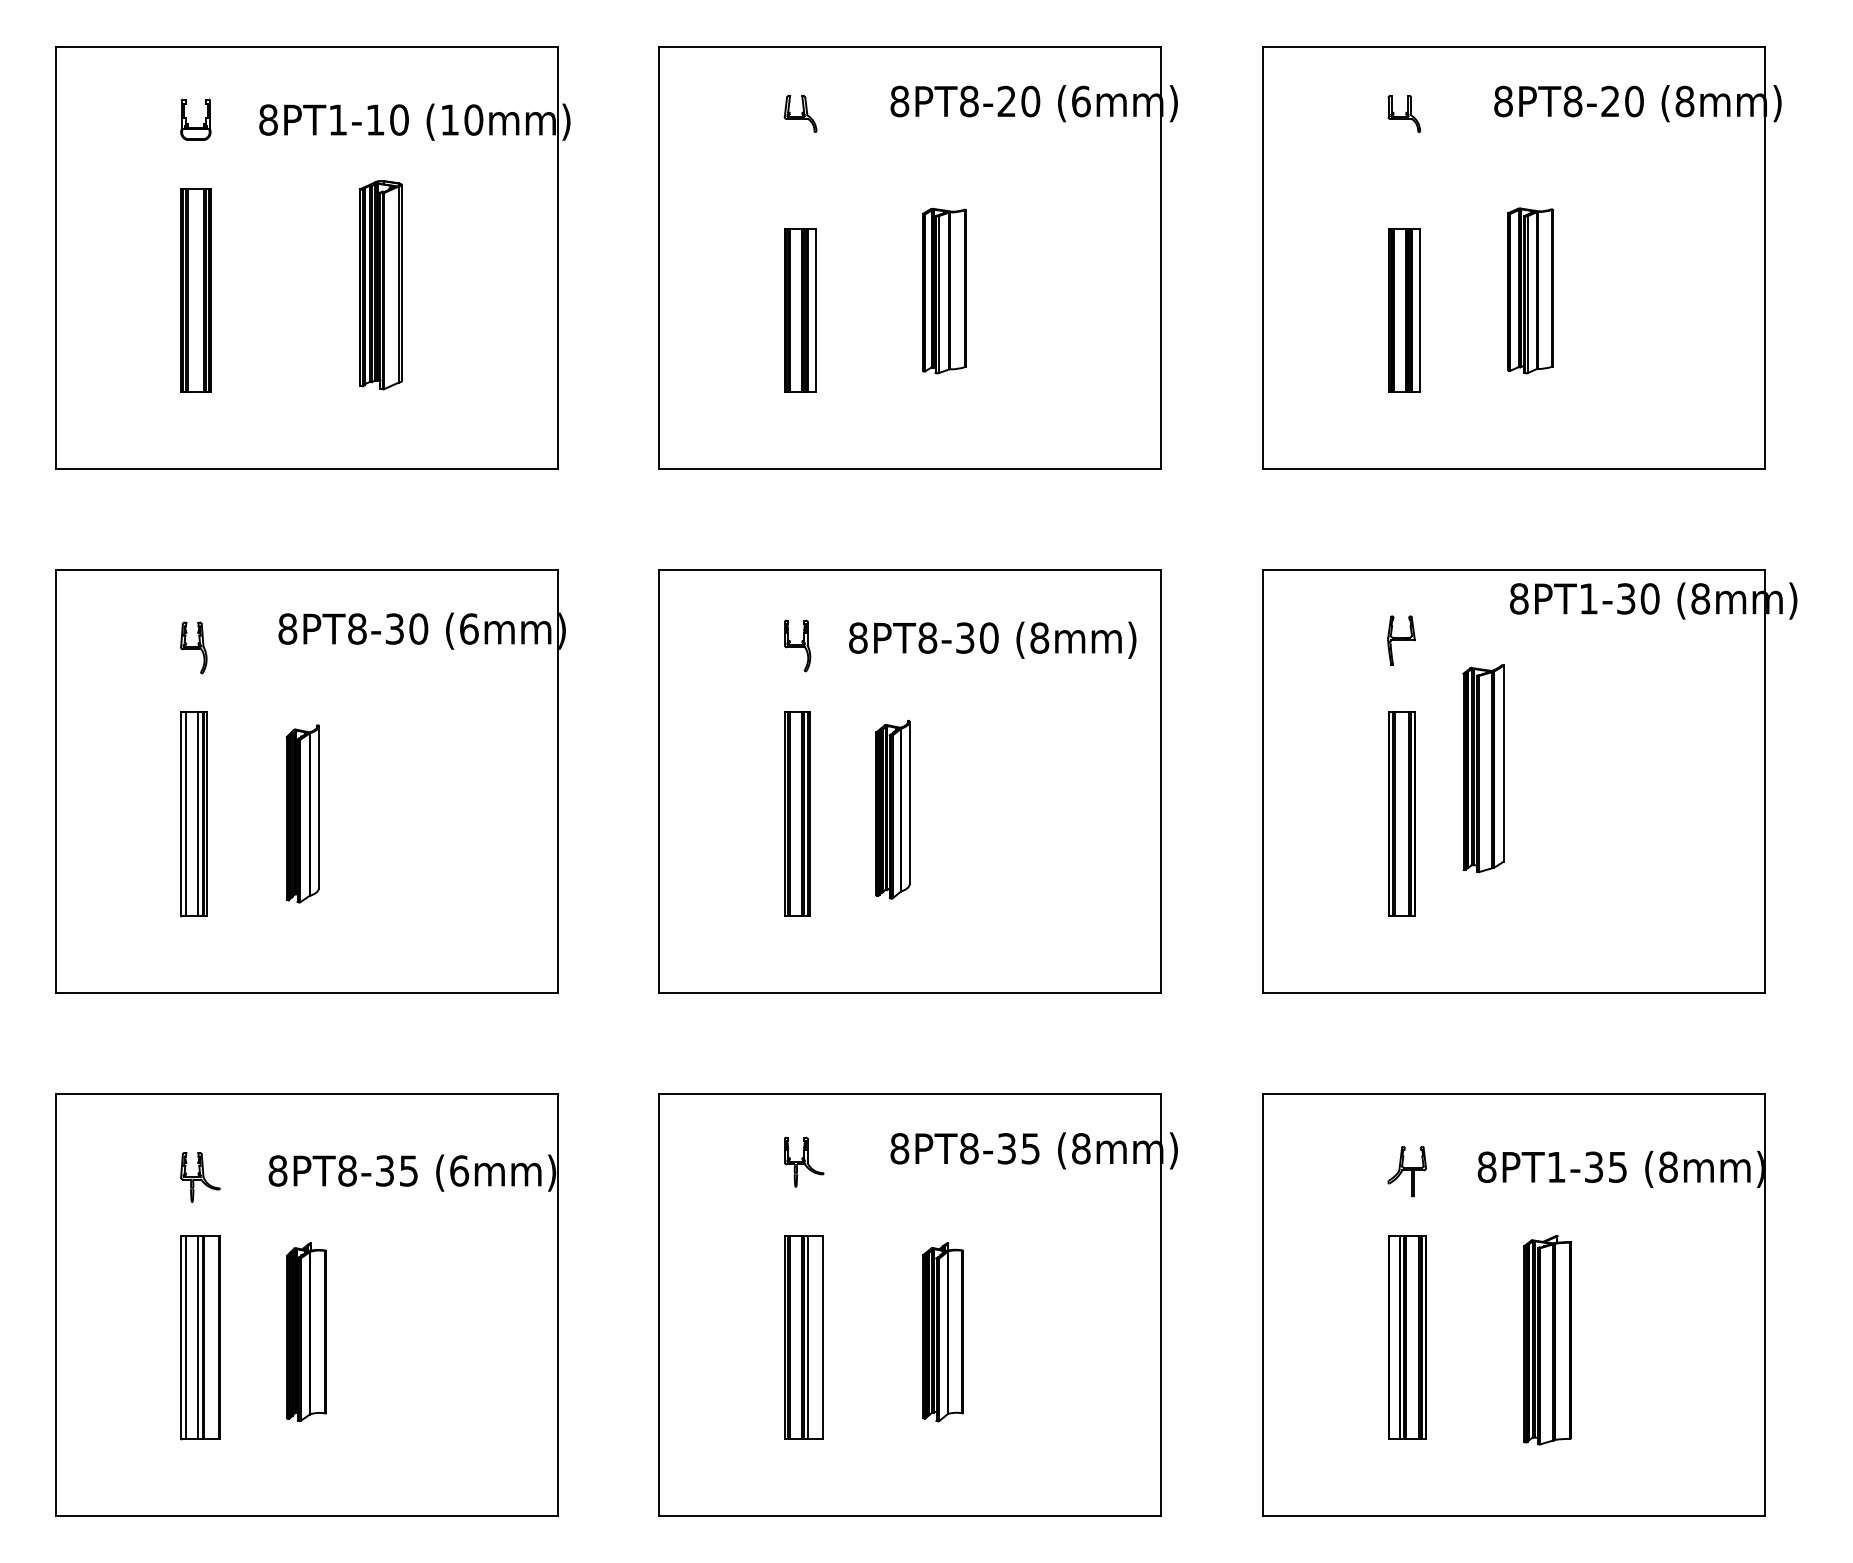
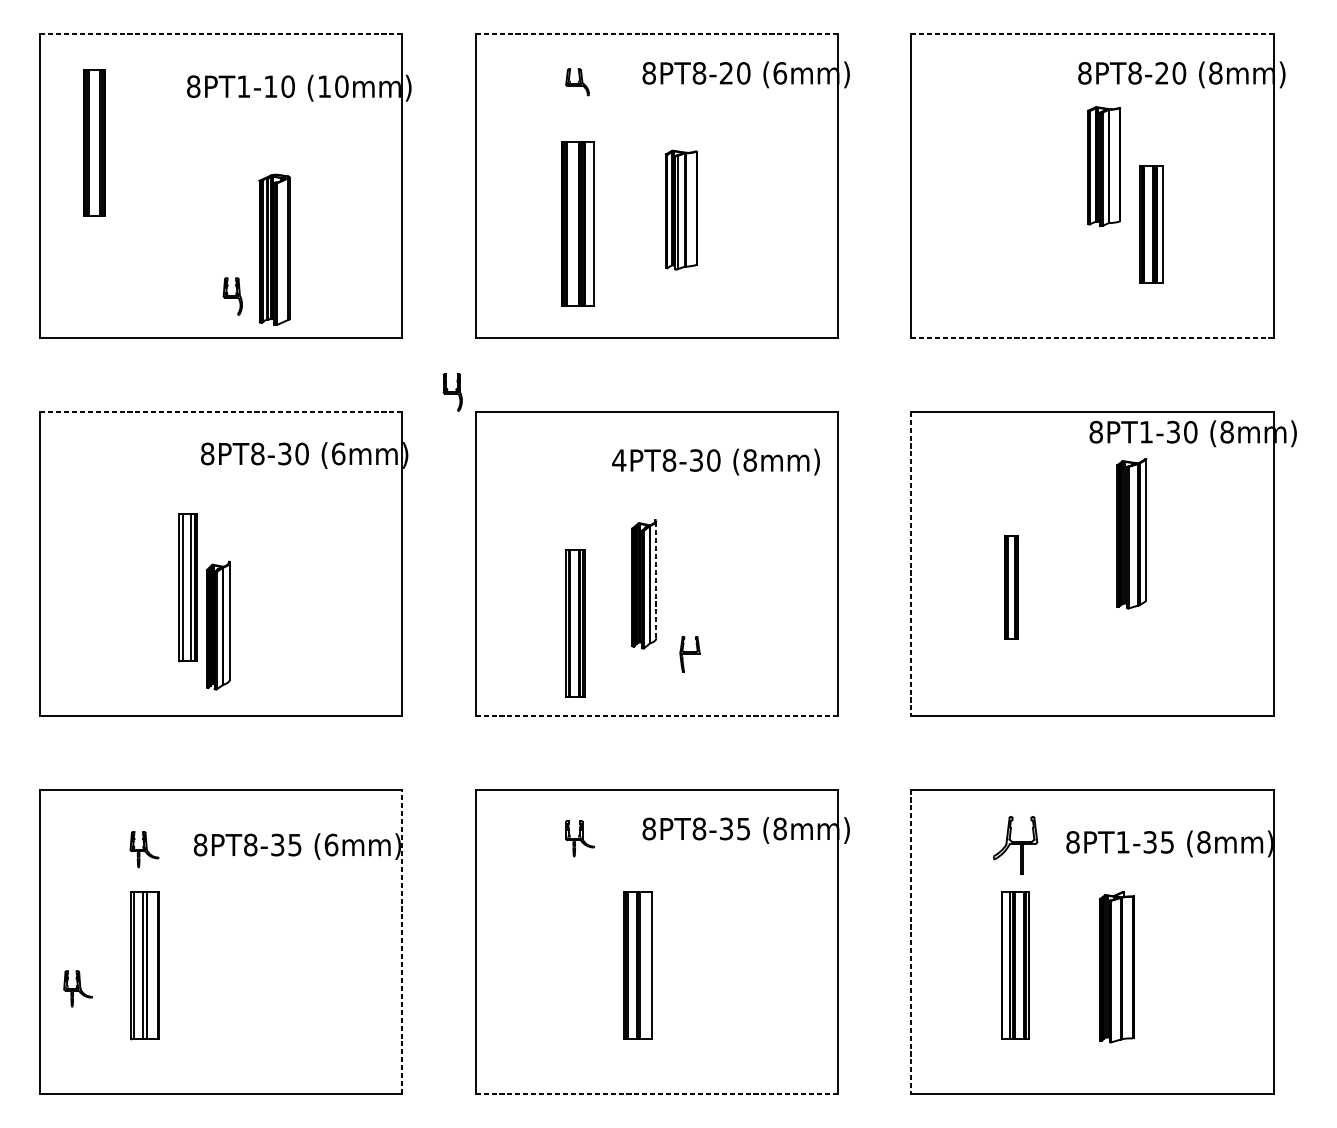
line: (306, 46) -> (221, 33), solid -> dashed
line: (909, 46) -> (656, 33), solid -> dashed
line: (1513, 46) -> (1092, 33), solid -> dashed
part: (1403, 113) -> (1012, 81), removed
part: (195, 127) -> (141, 92), removed
part: (380, 285) -> (274, 250), moved
part: (195, 290) -> (94, 143), moved
part: (1530, 290) -> (1104, 166), moved
part: (800, 310) -> (577, 224), size x1.4
part: (1404, 310) -> (1151, 224), moved
line: (1514, 468) -> (1092, 338), solid -> dashed
line: (306, 570) -> (221, 411), solid -> dashed
text: (858, 637) -> (619, 460), 8PT8-30 -> 4PT8-30
part: (1401, 640) -> (690, 654), moved
part: (797, 645) -> (452, 392), moved
part: (193, 647) -> (232, 296), moved
part: (1483, 768) -> (1131, 533), moved
line: (1262, 782) -> (910, 564), solid -> dashed
line: (909, 802) -> (656, 579), solid -> dashed
part: (302, 813) -> (218, 625), moved
part: (797, 813) -> (575, 623), moved
part: (1401, 813) -> (1011, 587), size x0.7
part: (193, 814) -> (187, 587), moved
line: (910, 992) -> (656, 716), solid -> dashed
part: (1406, 1171) -> (1014, 845), size x1.6
line: (557, 1304) -> (402, 941), solid -> dashed
line: (1262, 1305) -> (910, 942), solid -> dashed
part: (306, 1331) -> (221, 960), removed
part: (942, 1332) -> (680, 961), removed
part: (803, 1337) -> (637, 965), moved
part: (108, 1370) -> (78, 989), added
line: (910, 1516) -> (656, 1094), solid -> dashed

